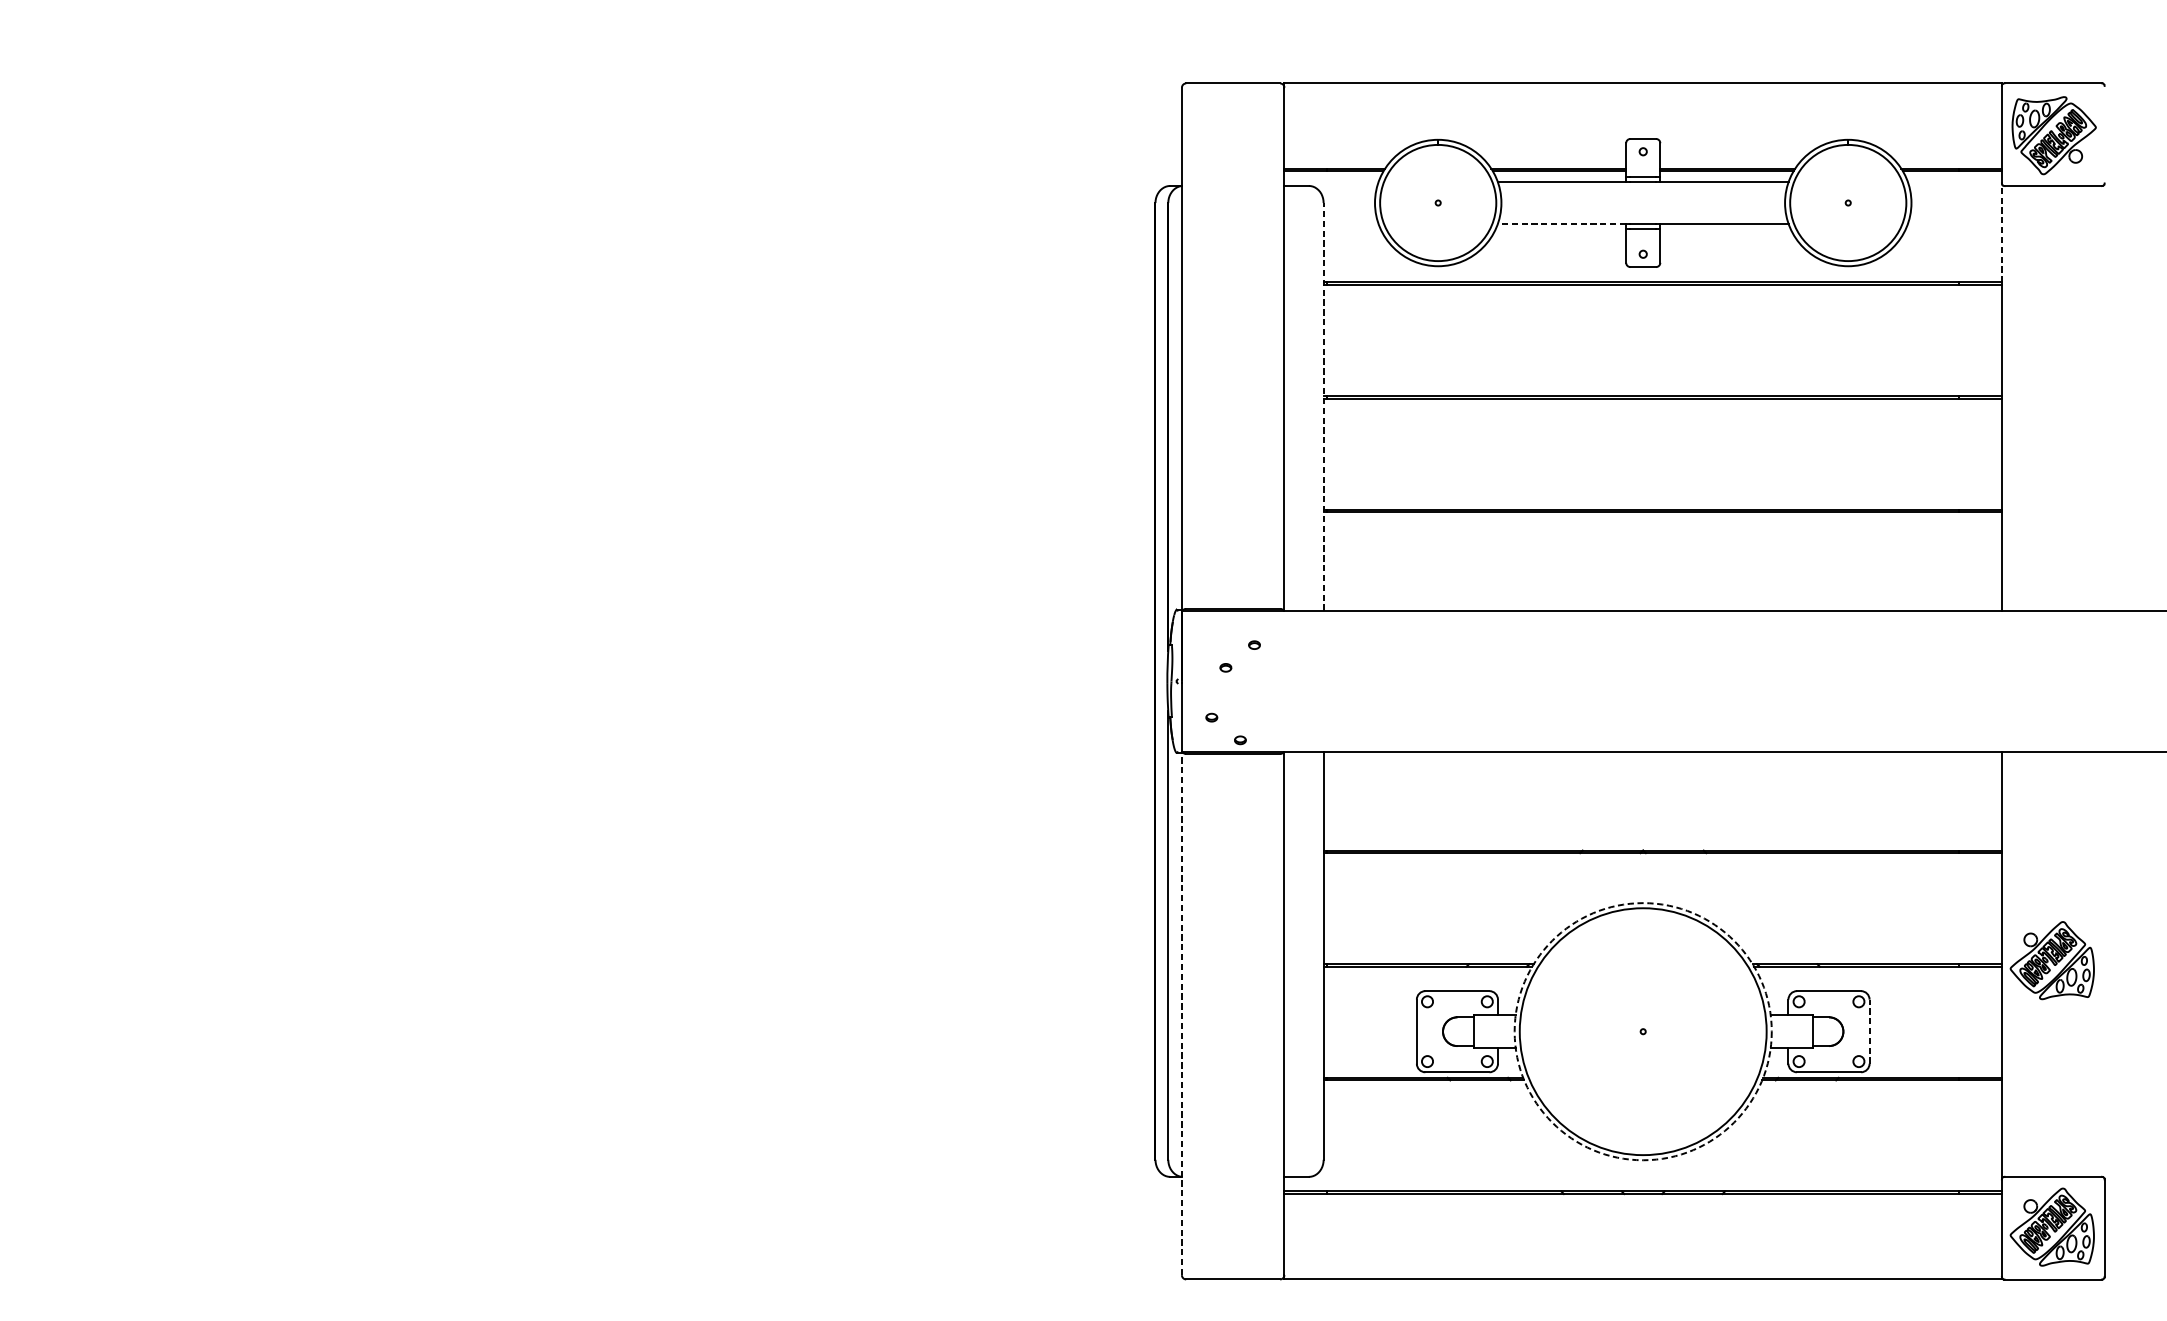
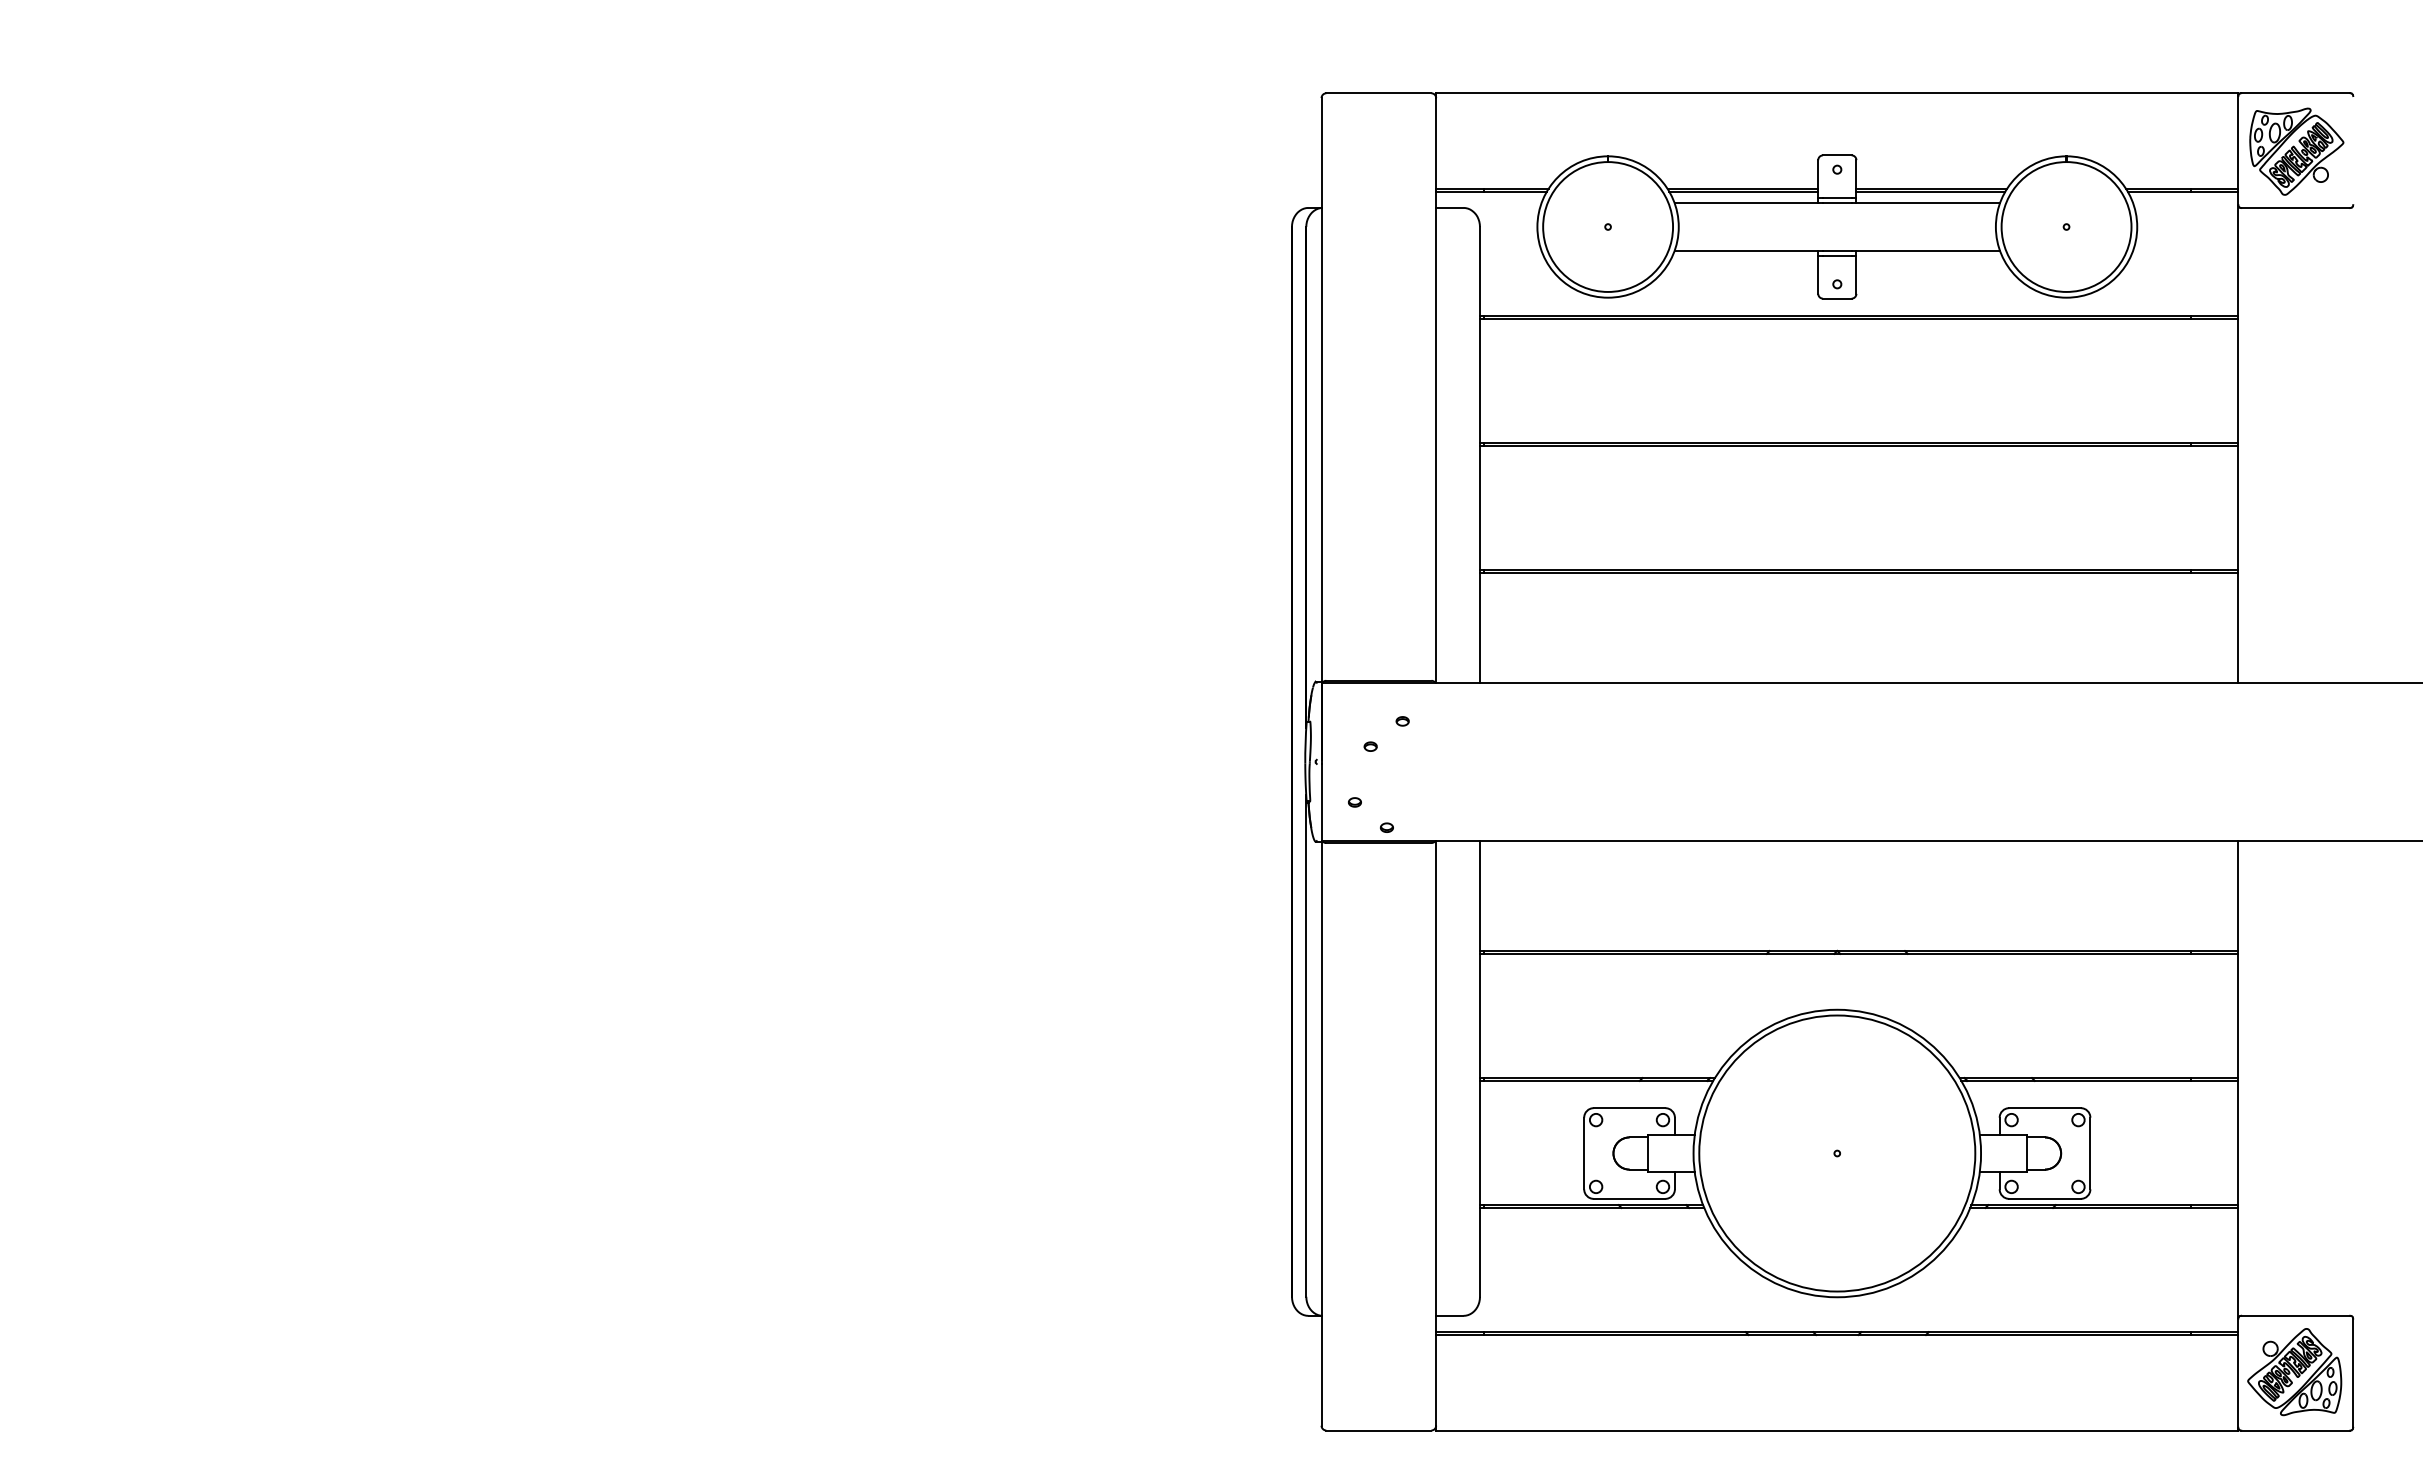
line: (1562, 224) -> (1746, 250), dashed -> solid
line: (2002, 232) -> (2238, 260), dashed -> solid
line: (1324, 406) -> (1480, 454), dashed -> solid
part: (2052, 961) -> (2294, 1074), removed
line: (1181, 1013) -> (1321, 1133), dashed -> solid
circle: (1643, 1031) -> (1837, 1153), dashed -> solid
line: (1869, 1031) -> (2090, 1153), dashed -> solid

